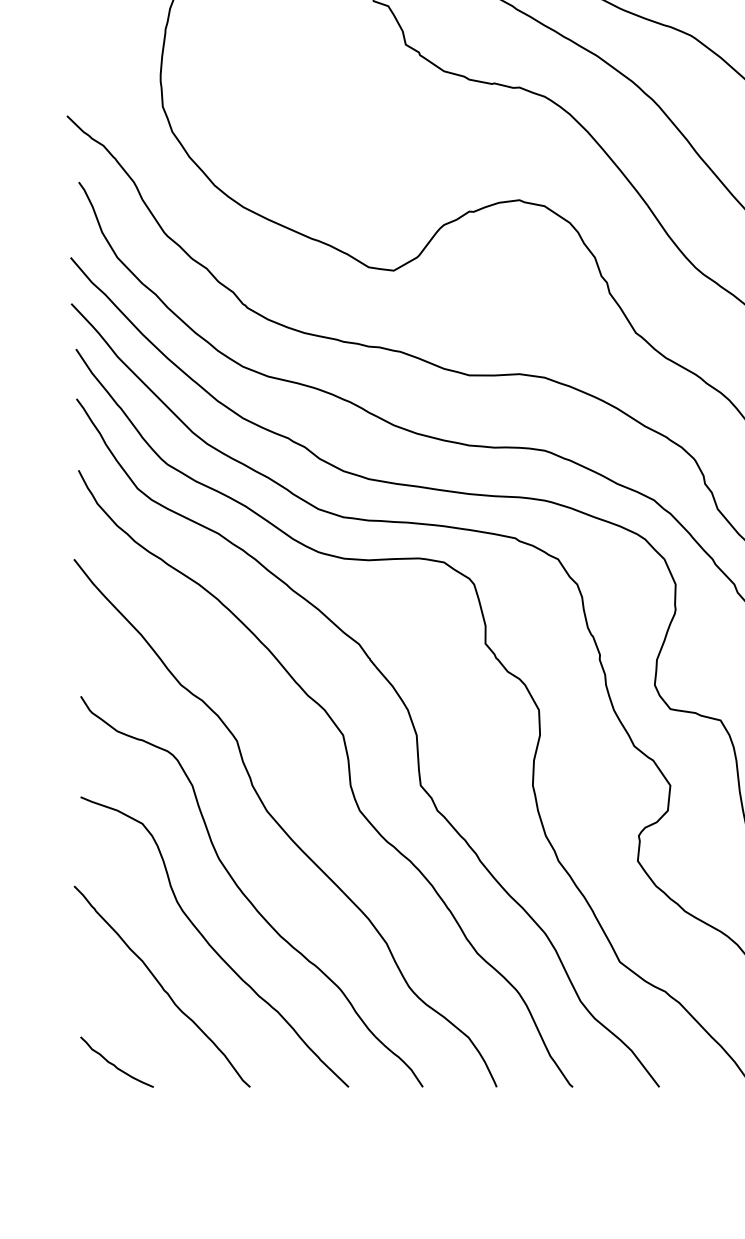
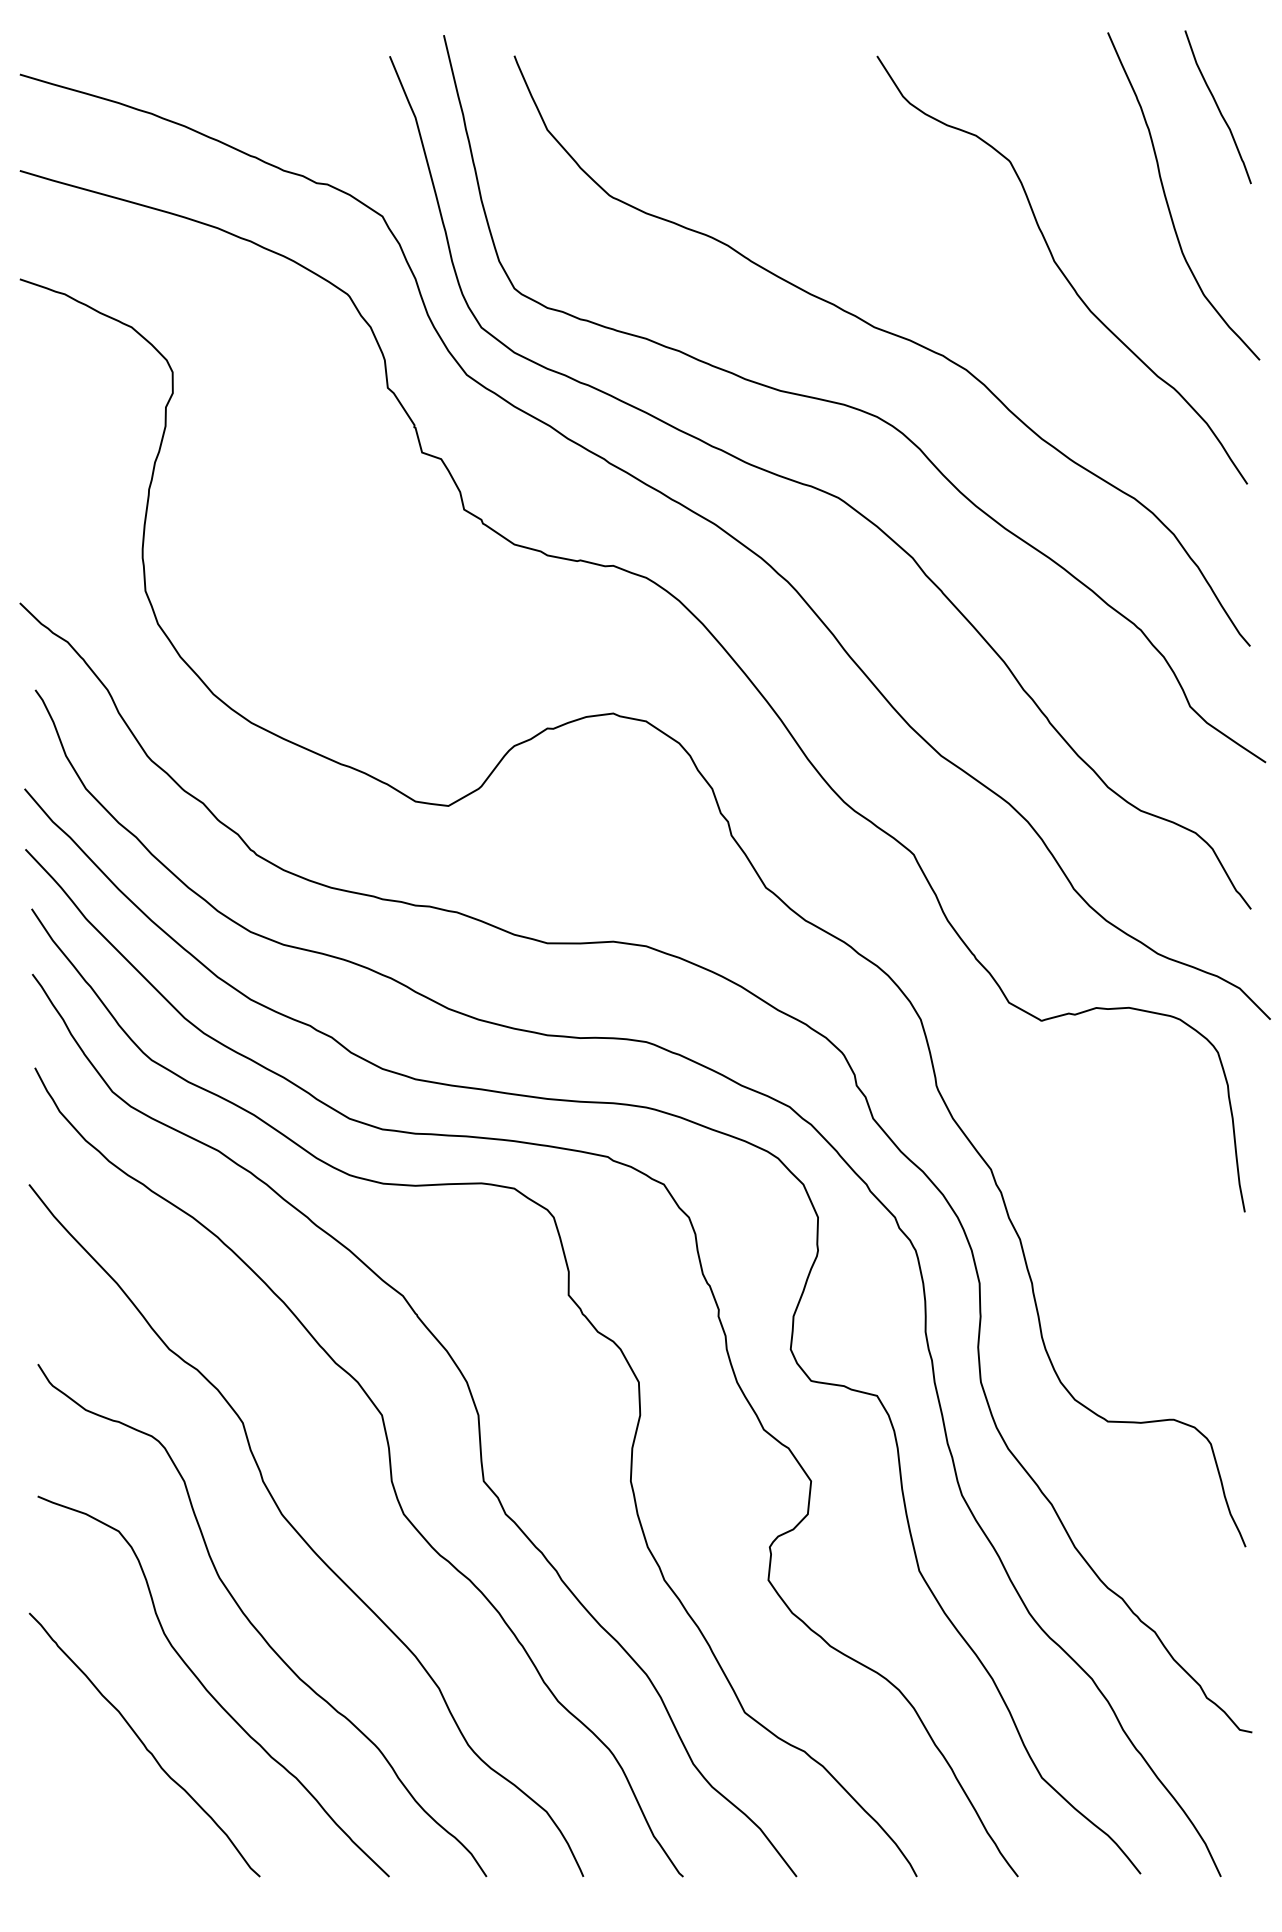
curve: (114, 1064) -> (81, 1846), removed

